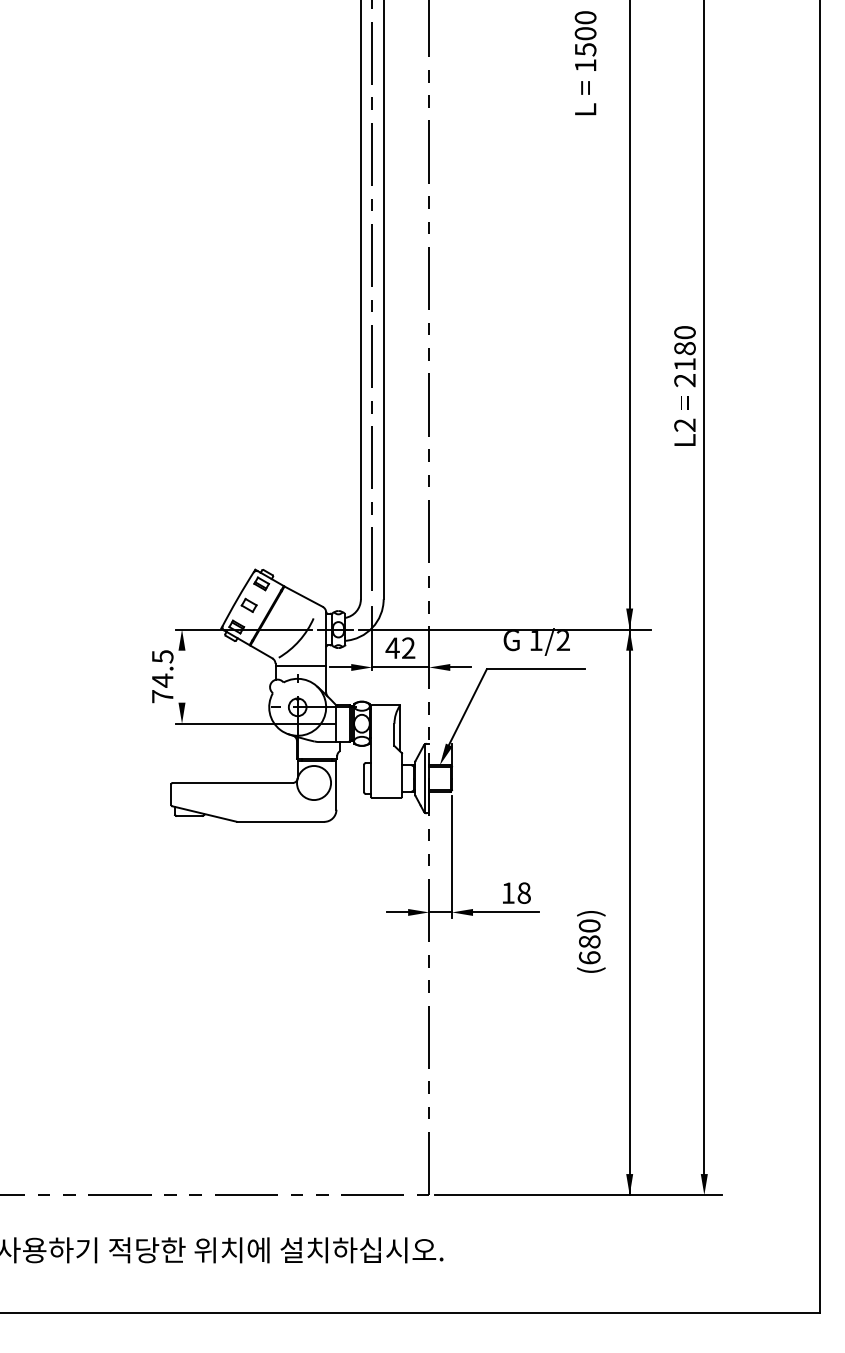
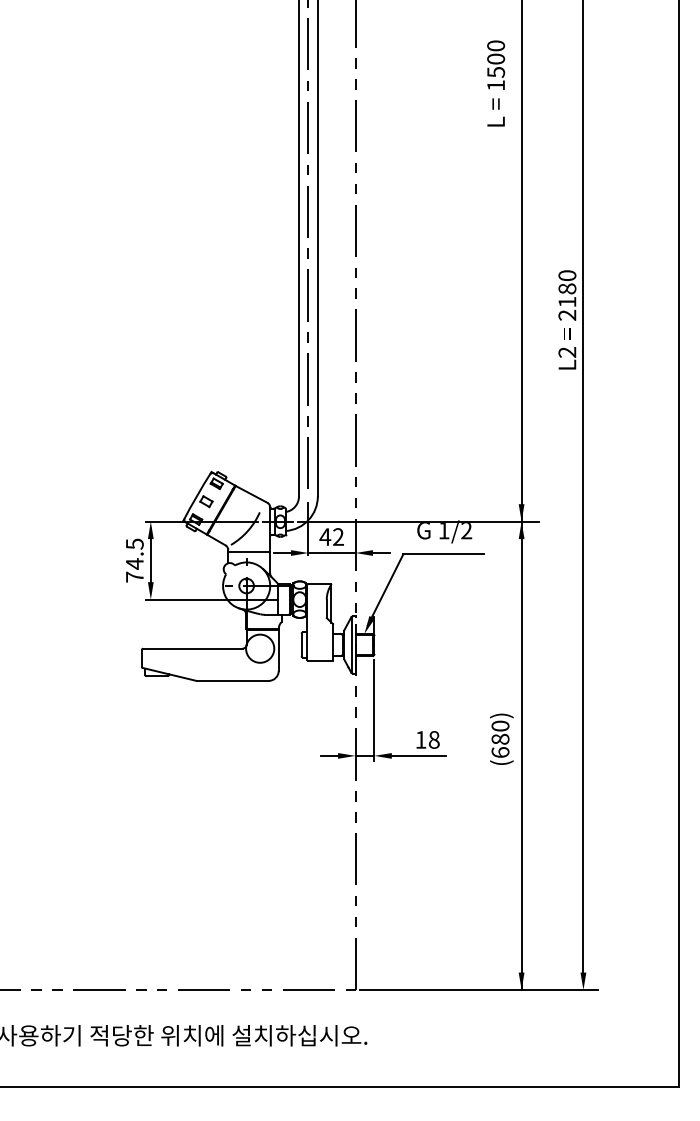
text: (586, 63) -> (496, 83), moved
line: (181, 676) -> (150, 560), added
text: (590, 940) -> (501, 738), moved

